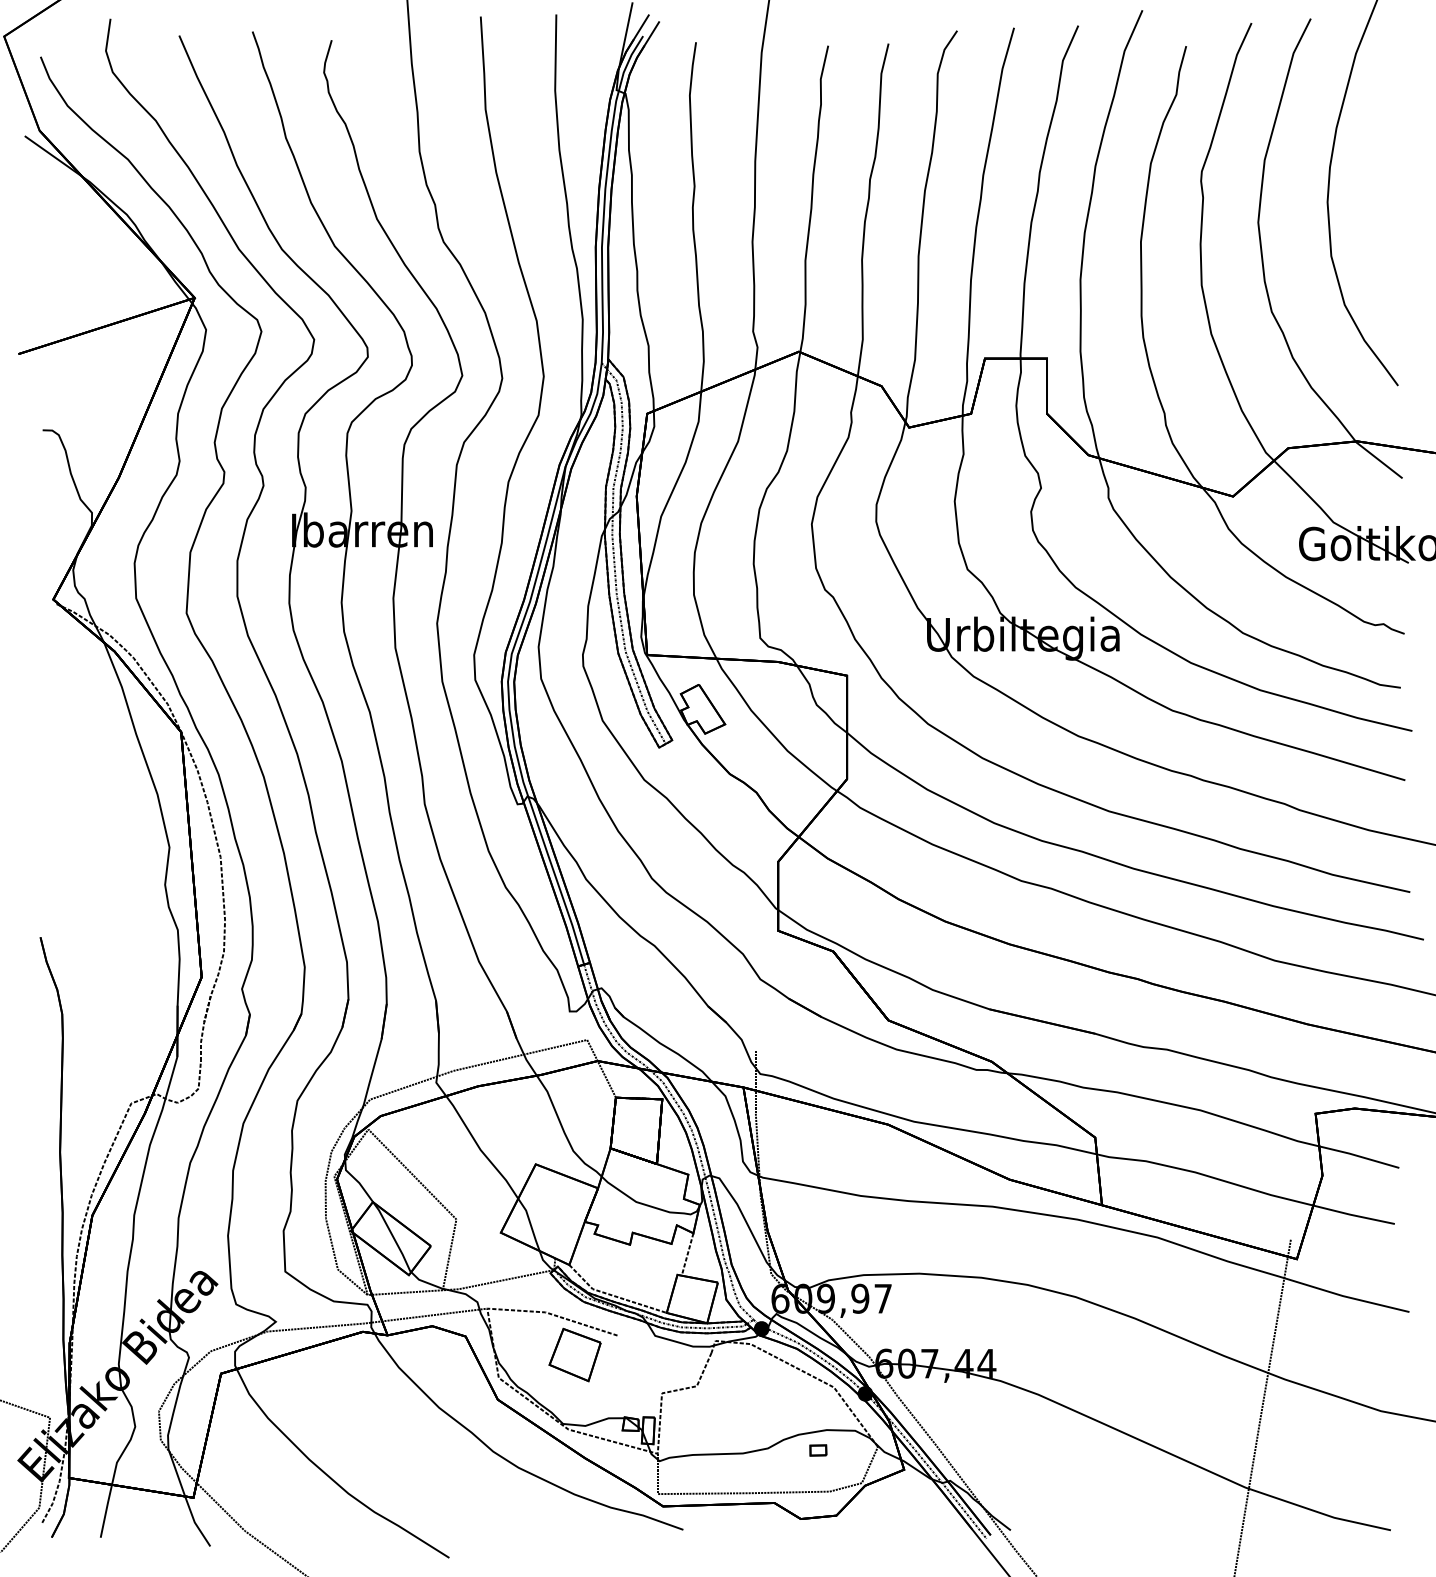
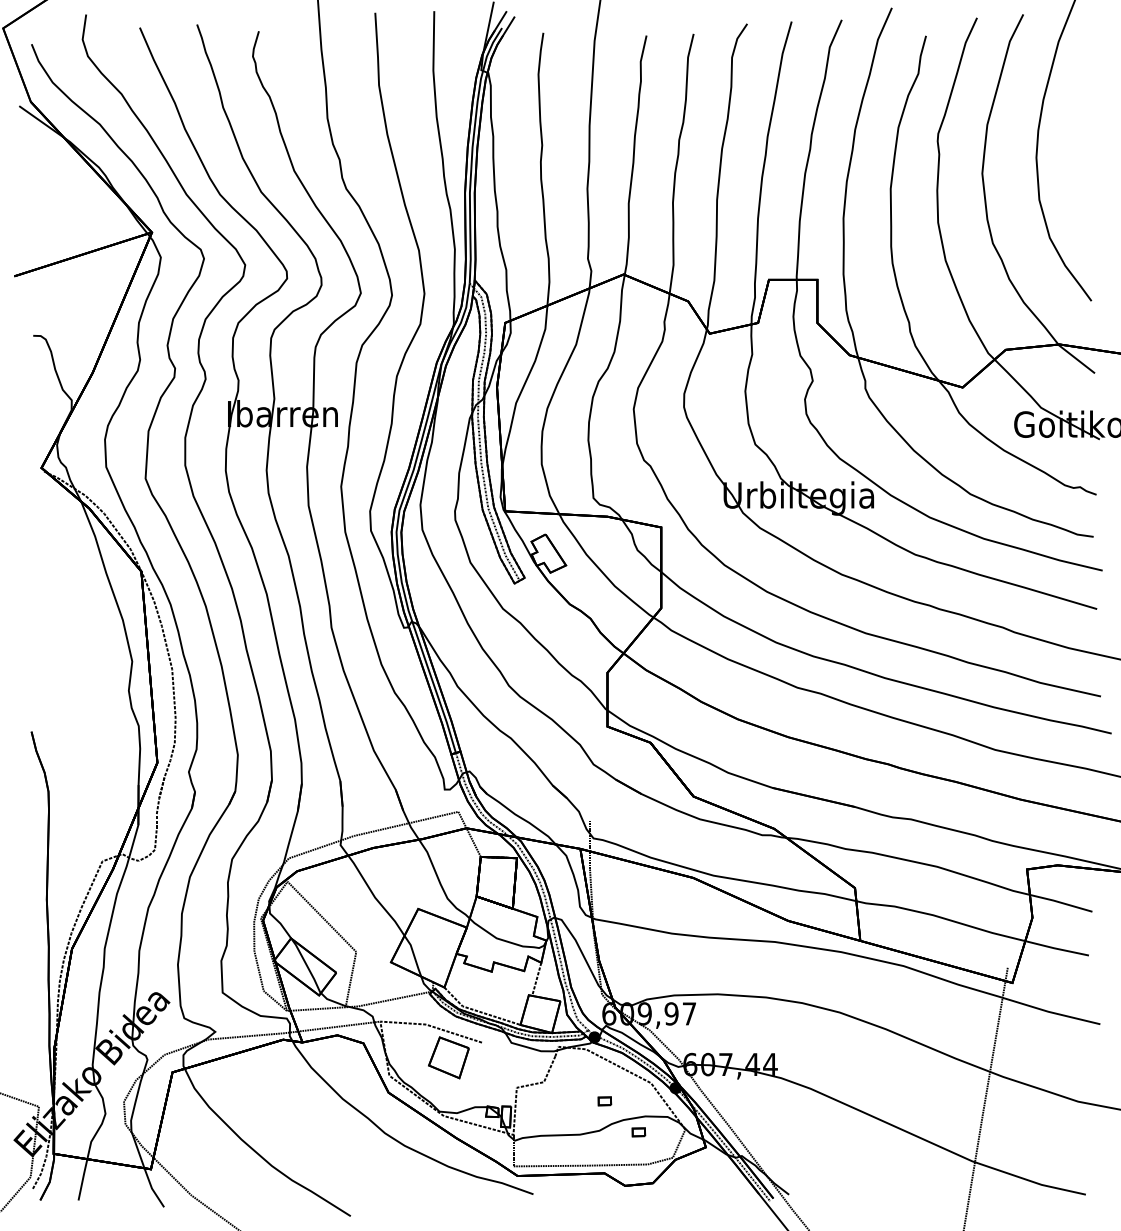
part: (774, 1410) -> (604, 1101), added

